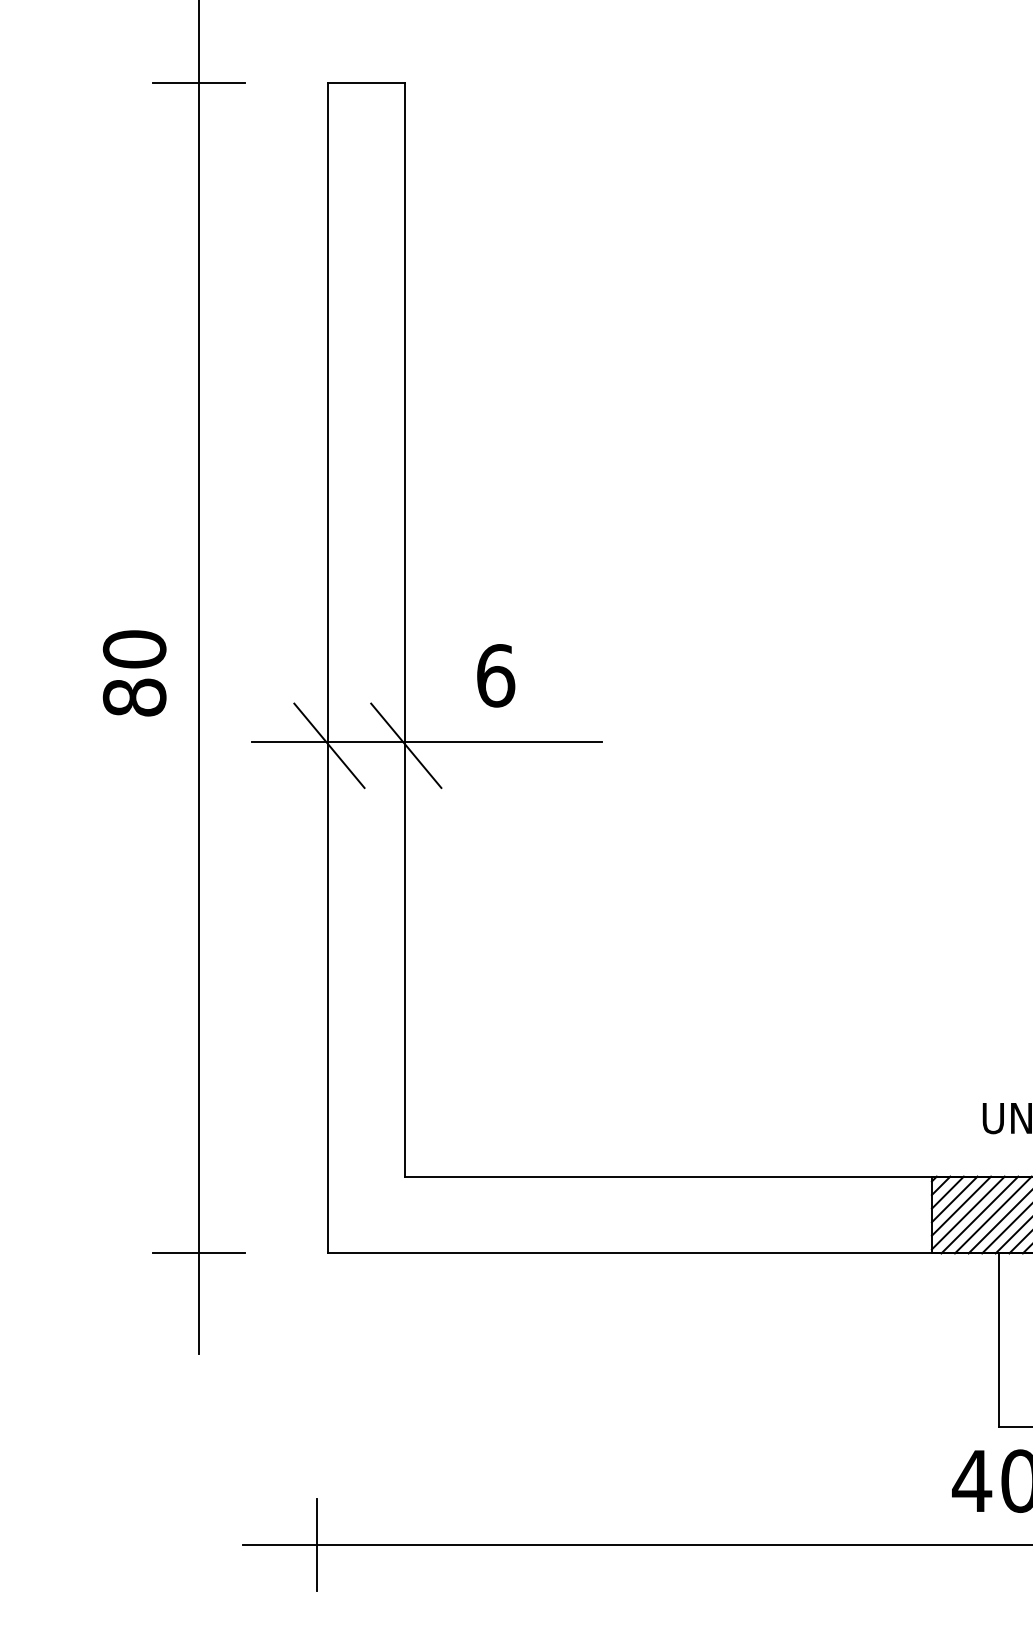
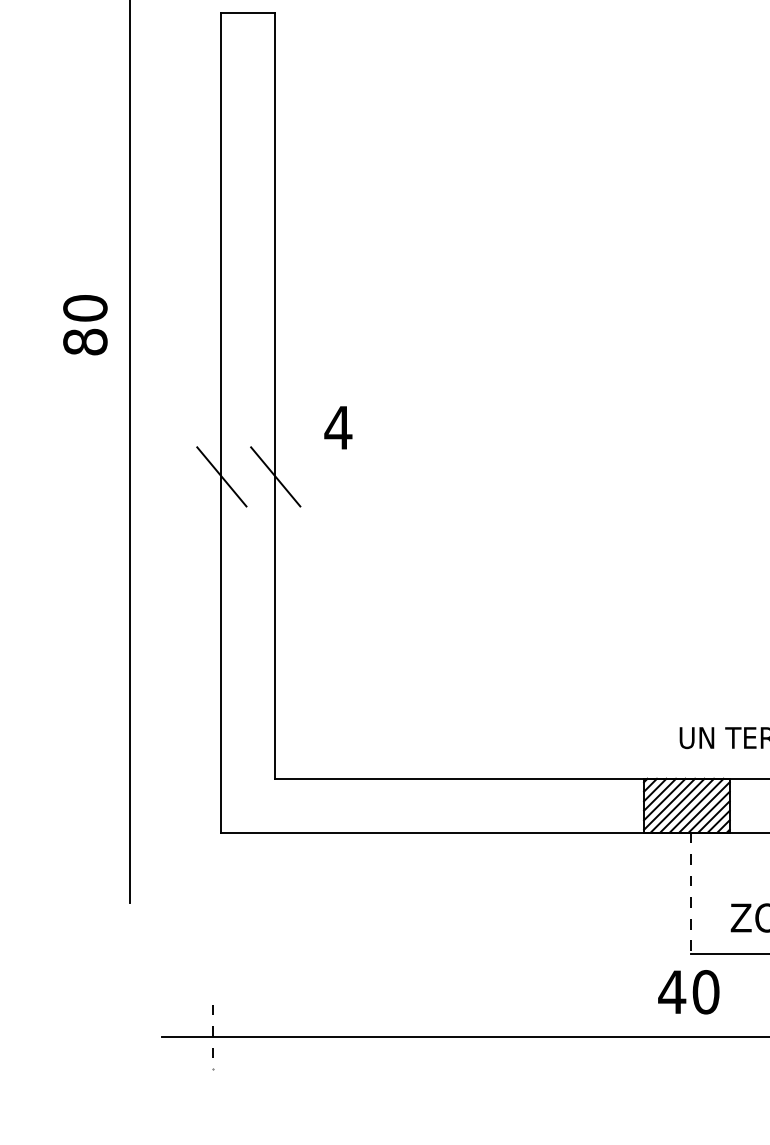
line: (197, 83) -> (129, 12), removed
text: (134, 673) -> (85, 325), moved
text: (495, 675) -> (338, 427), 6 -> 4
line: (425, 742) -> (289, 474), removed
line: (197, 1253) -> (129, 832), removed
line: (998, 1340) -> (690, 893), solid -> dashed
line: (317, 1545) -> (213, 1037), solid -> dashed

